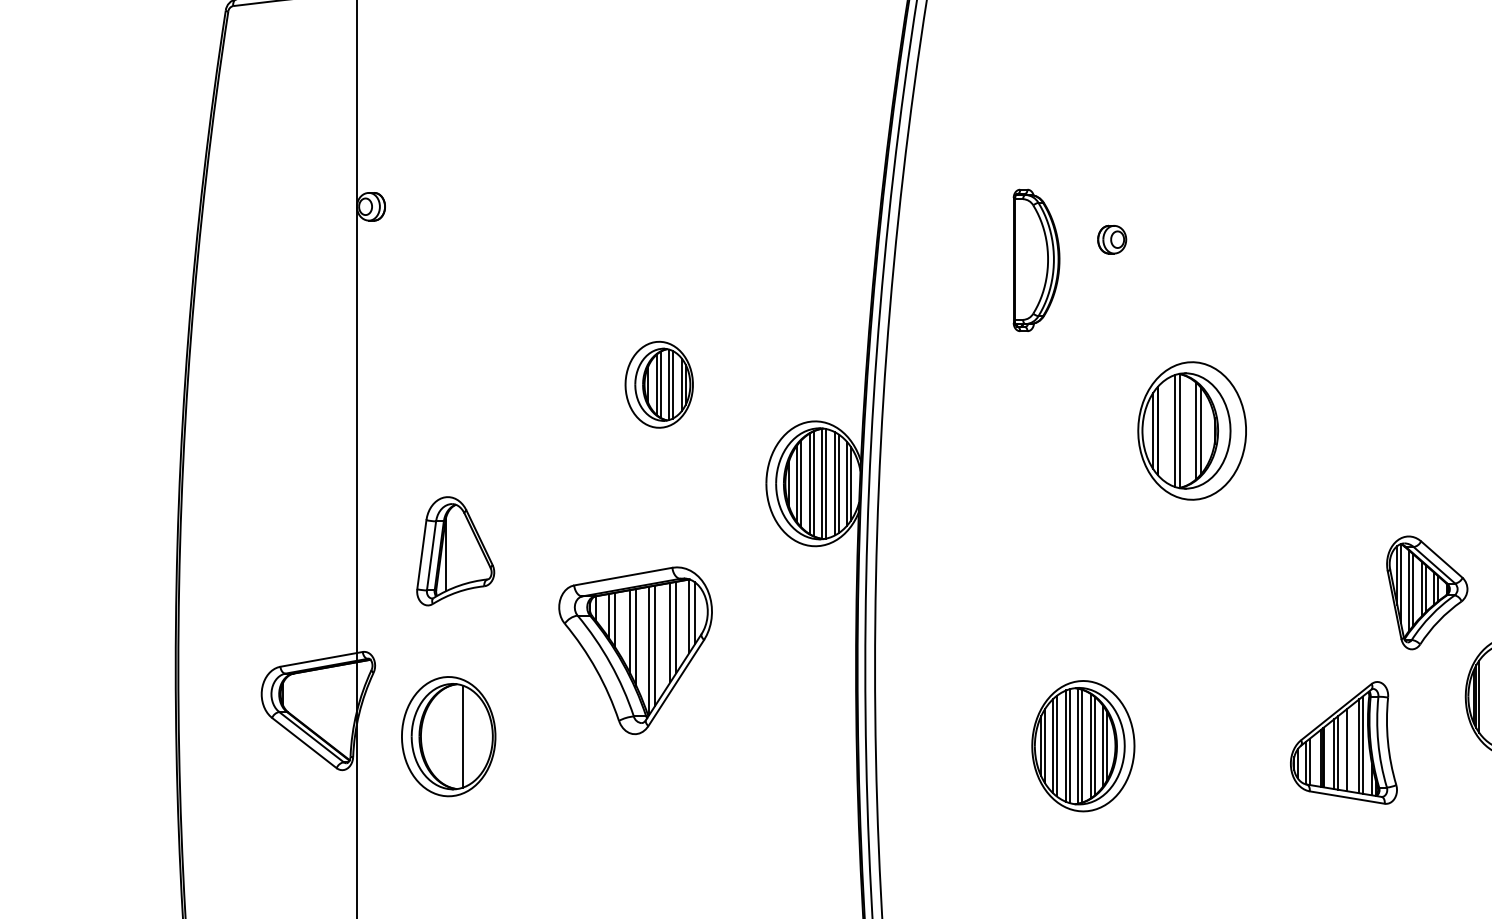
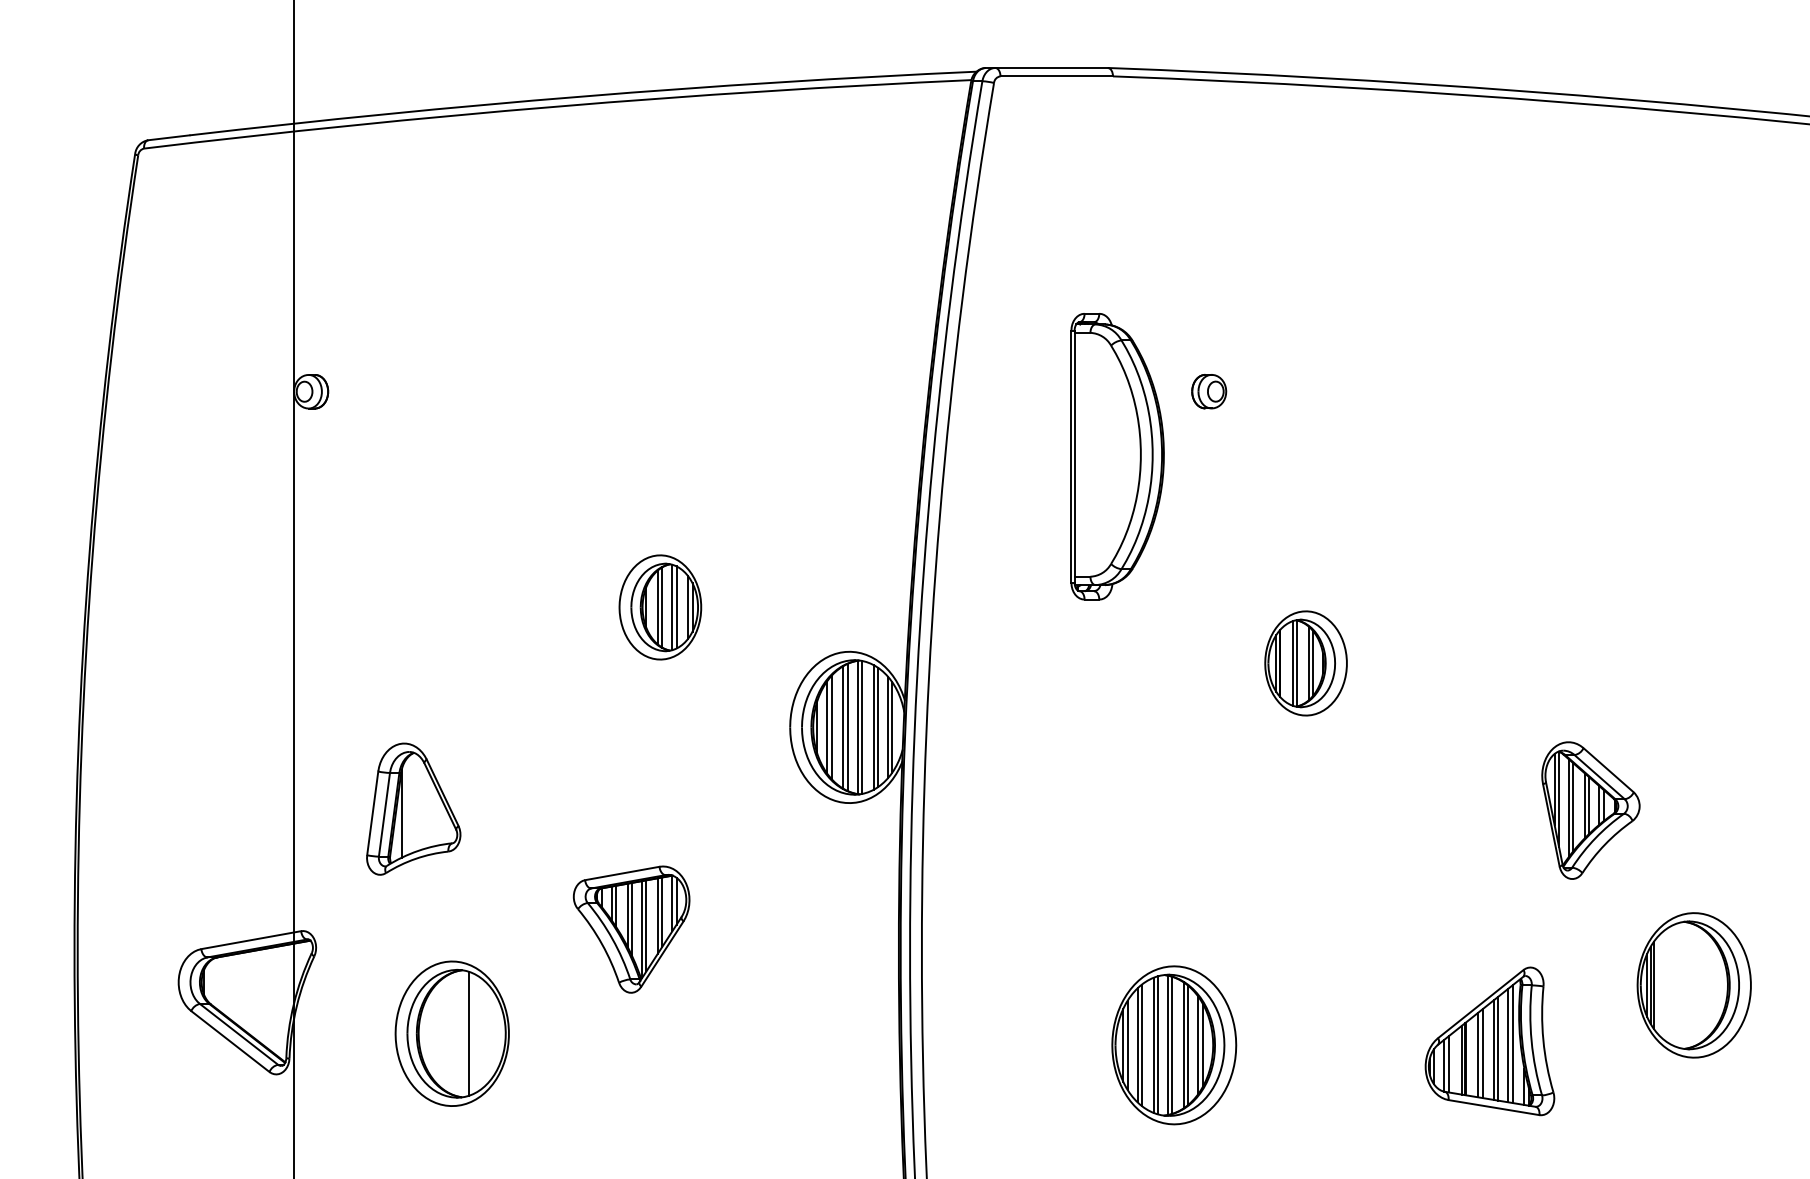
part: (1112, 239) -> (1209, 391), moved
part: (1036, 260) -> (1117, 456), size x1.67
part: (1191, 431) -> (1305, 663), size x0.62
part: (1426, 592) -> (1590, 810), moved
part: (635, 650) -> (631, 929), size x0.62
part: (448, 736) -> (451, 1033), moved
line: (1350, 748) -> (1498, 1048), added

